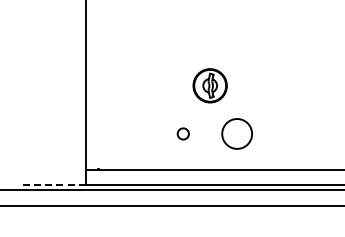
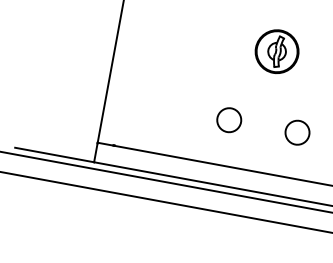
part: (209, 85) -> (276, 51), moved
circle: (183, 133) -> (229, 119), size x1.67
circle: (236, 133) -> (296, 132), size x0.62
line: (53, 185) -> (53, 155), dashed -> solid

